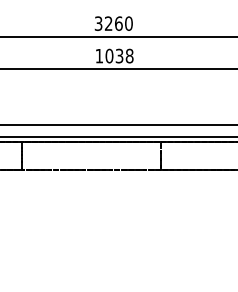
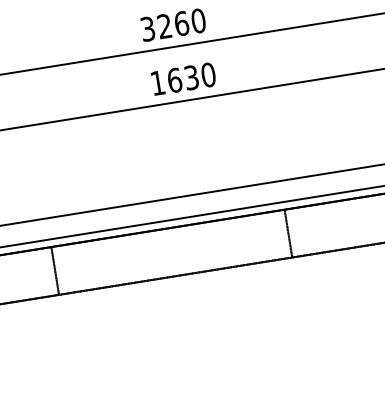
text: (119, 55) -> (191, 76), 1038 -> 1630

